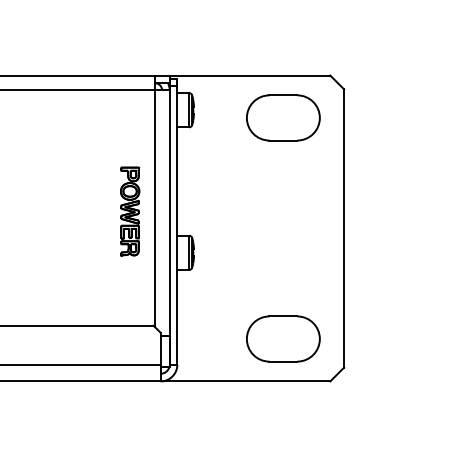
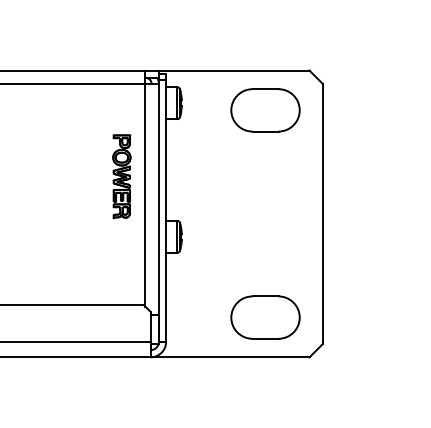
part: (130, 211) -> (122, 176), moved

